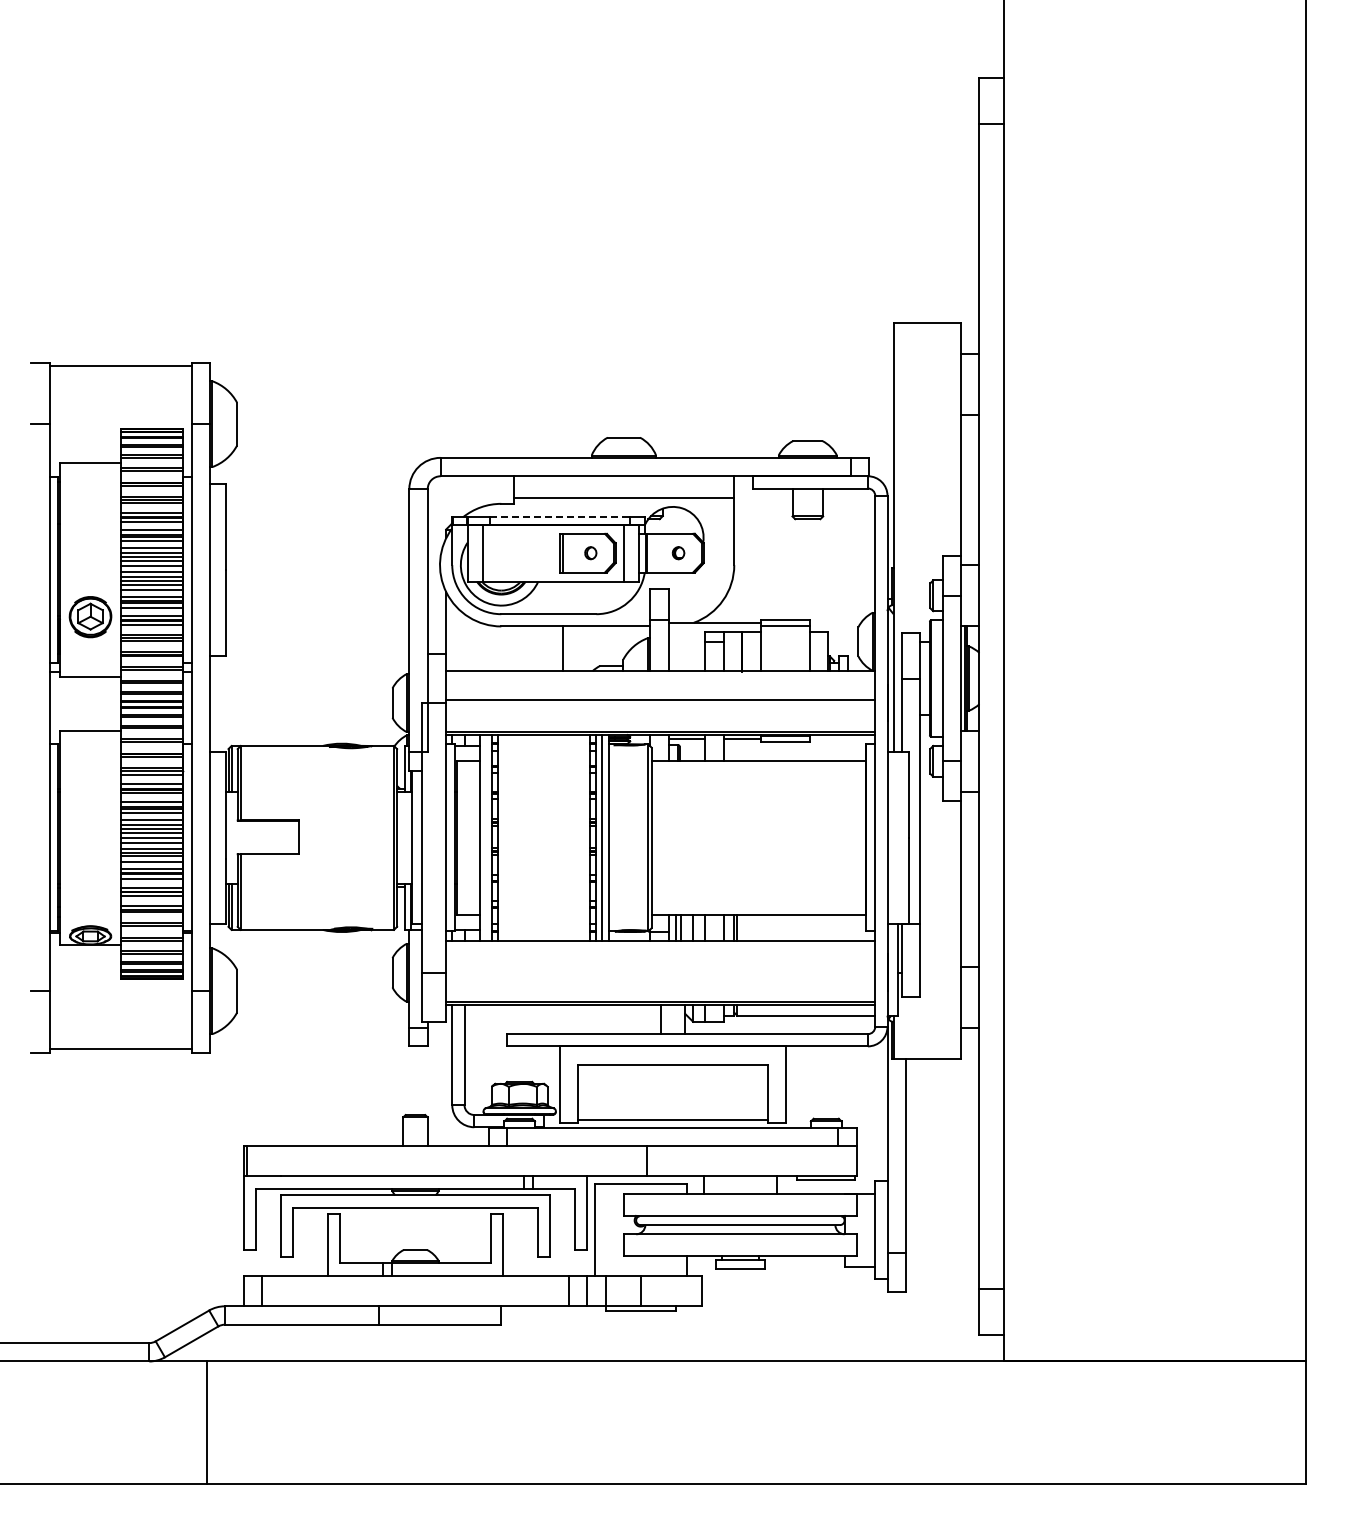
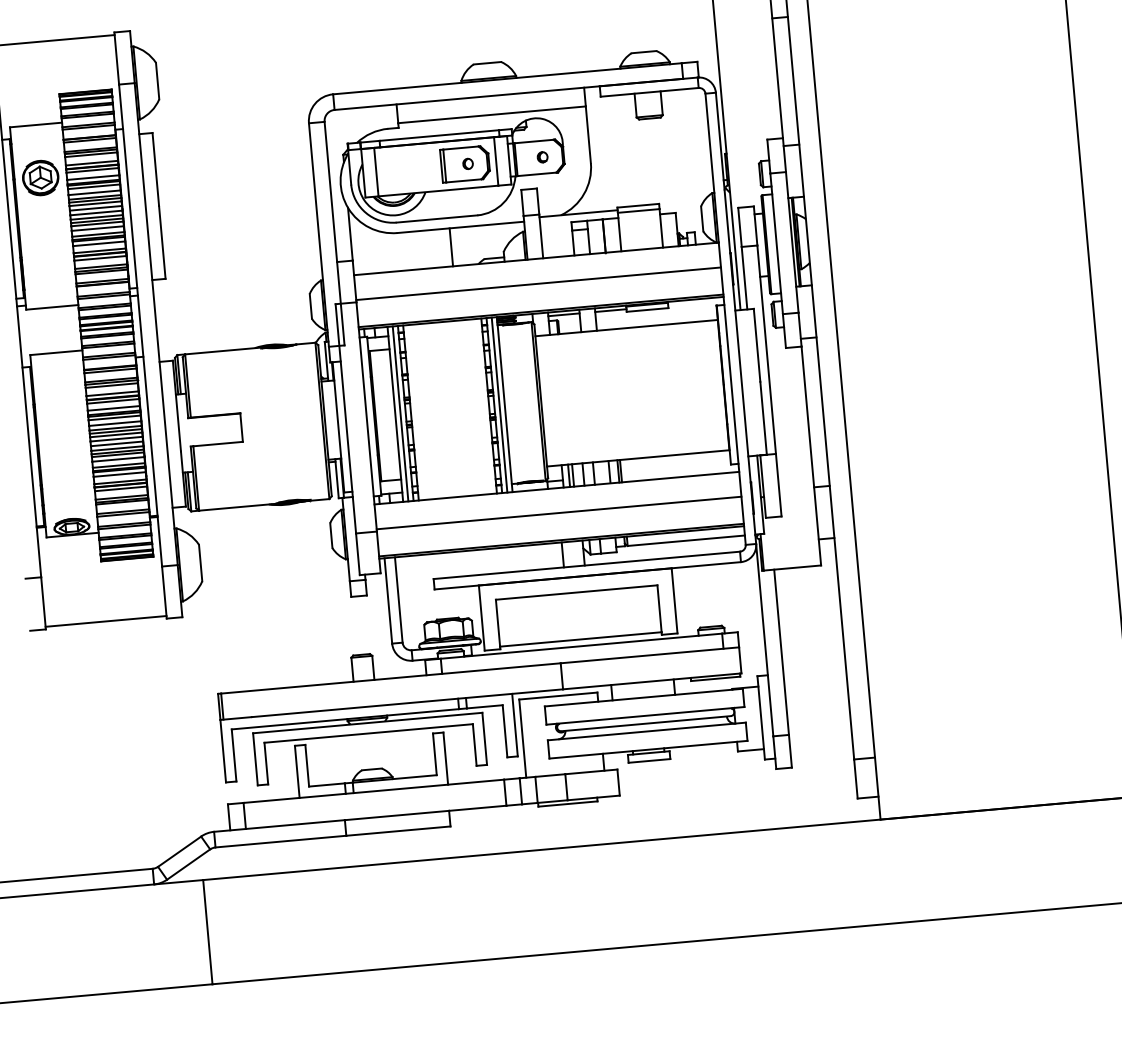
line: (560, 517) -> (439, 135), dashed -> solid
part: (90, 617) -> (40, 178), moved
line: (485, 837) -> (400, 413), added
line: (660, 970) -> (558, 513), added

